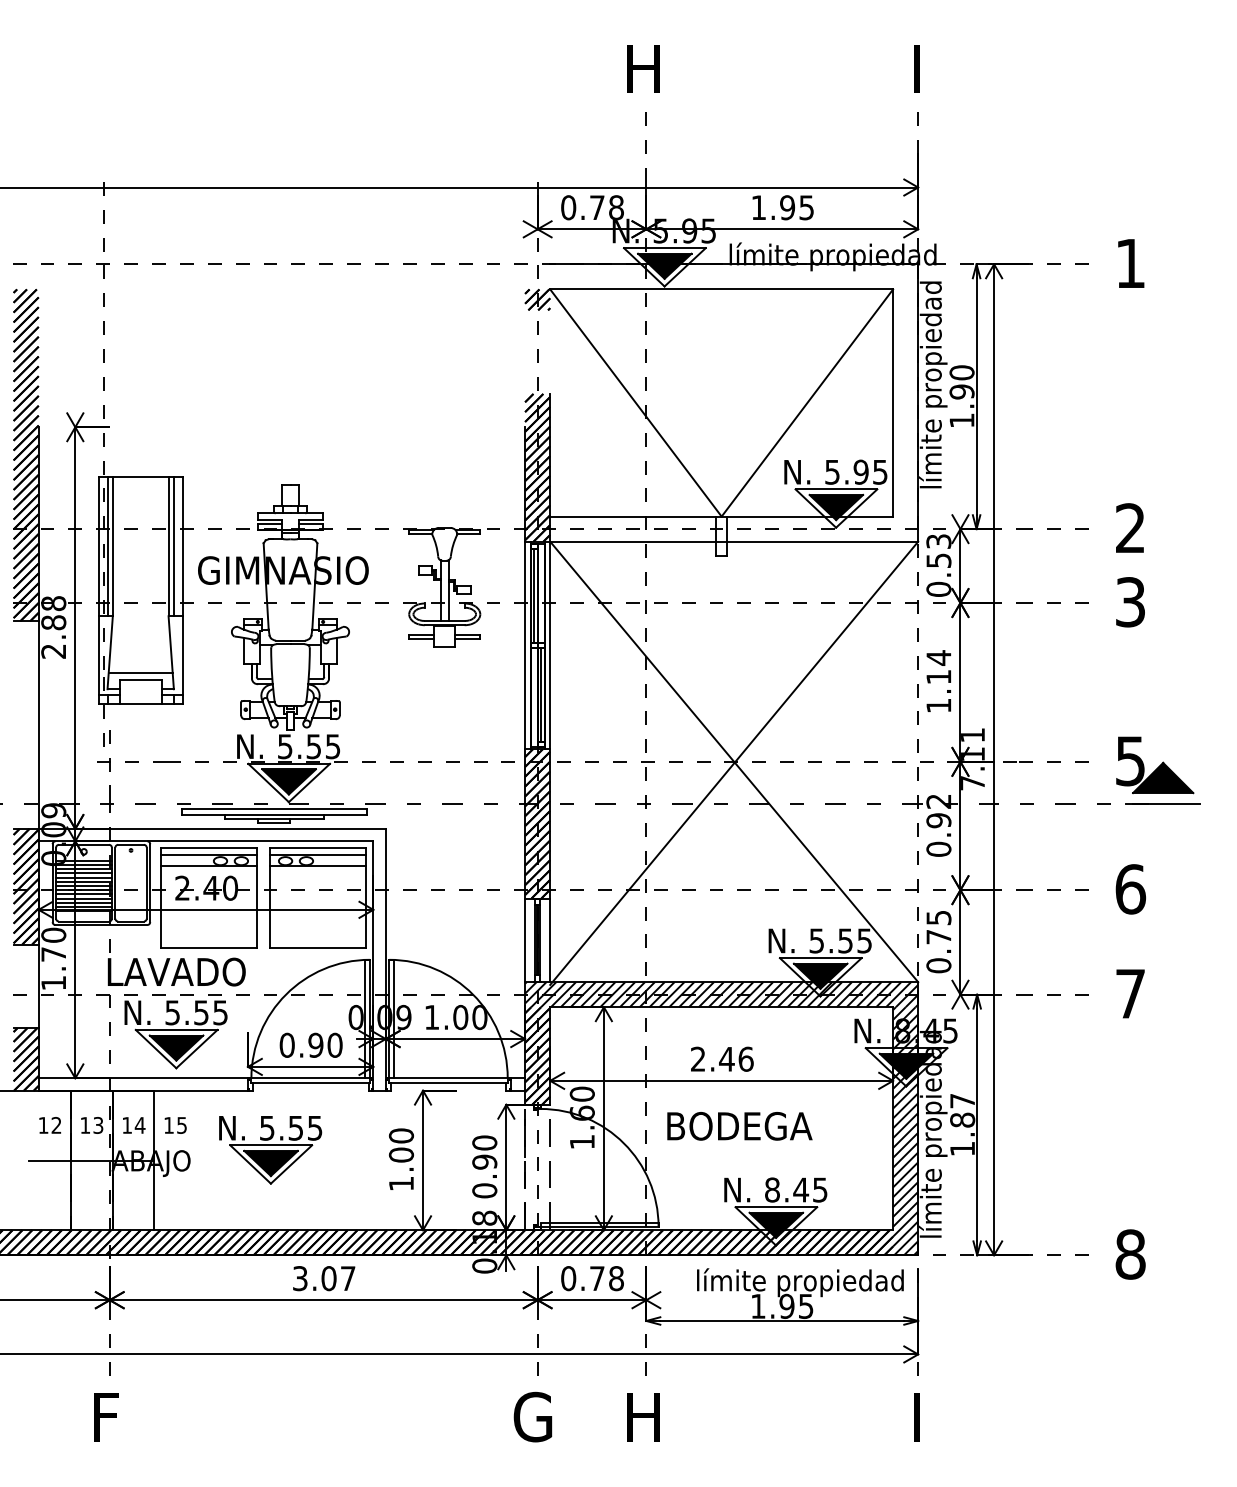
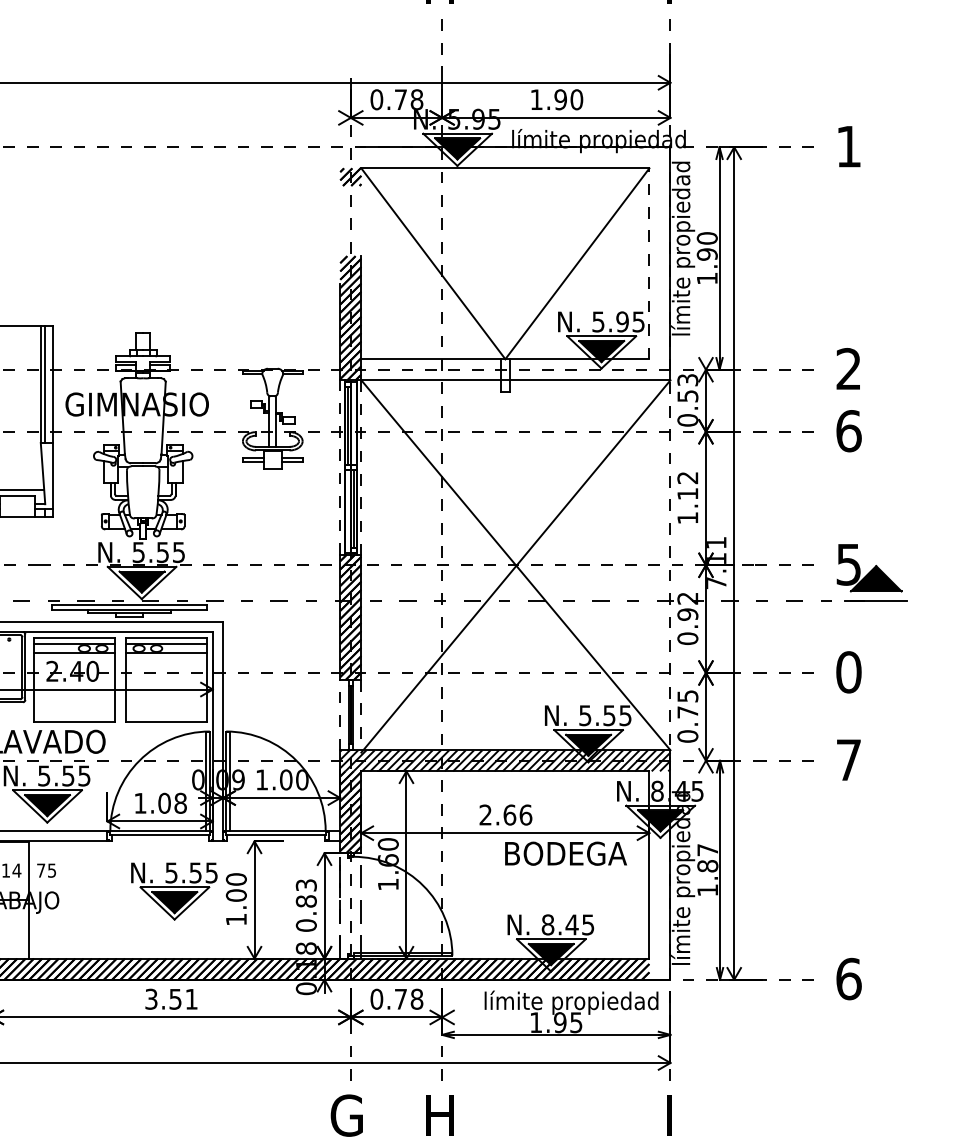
text: (806, 207) -> (576, 99), 1.95 -> 1.90
line: (893, 403) -> (649, 264), solid -> dashed
text: (1130, 602) -> (848, 431), 3 -> 6
line: (525, 645) -> (340, 467), solid -> dashed
line: (550, 645) -> (361, 467), solid -> dashed
text: (938, 657) -> (687, 477), 1.14 -> 1.12
text: (1130, 889) -> (848, 672), 6 -> 0
line: (525, 940) -> (340, 715), solid -> dashed
line: (550, 940) -> (361, 715), solid -> dashed
text: (310, 1044) -> (160, 802), 0.90 -> 1.08
text: (726, 1058) -> (509, 814), 2.46 -> 2.66
text: (168, 1125) -> (40, 870), 15 -> 75
text: (739, 1126) -> (565, 853), moved
hatch: (905, 1131) -> (659, 875), removed
part: (270, 1150) -> (174, 891), moved
text: (484, 1152) -> (306, 893), 0.90 -> 0.83
text: (1130, 1254) -> (848, 979), 8 -> 6
text: (338, 1278) -> (183, 999), 3.07 -> 3.51

